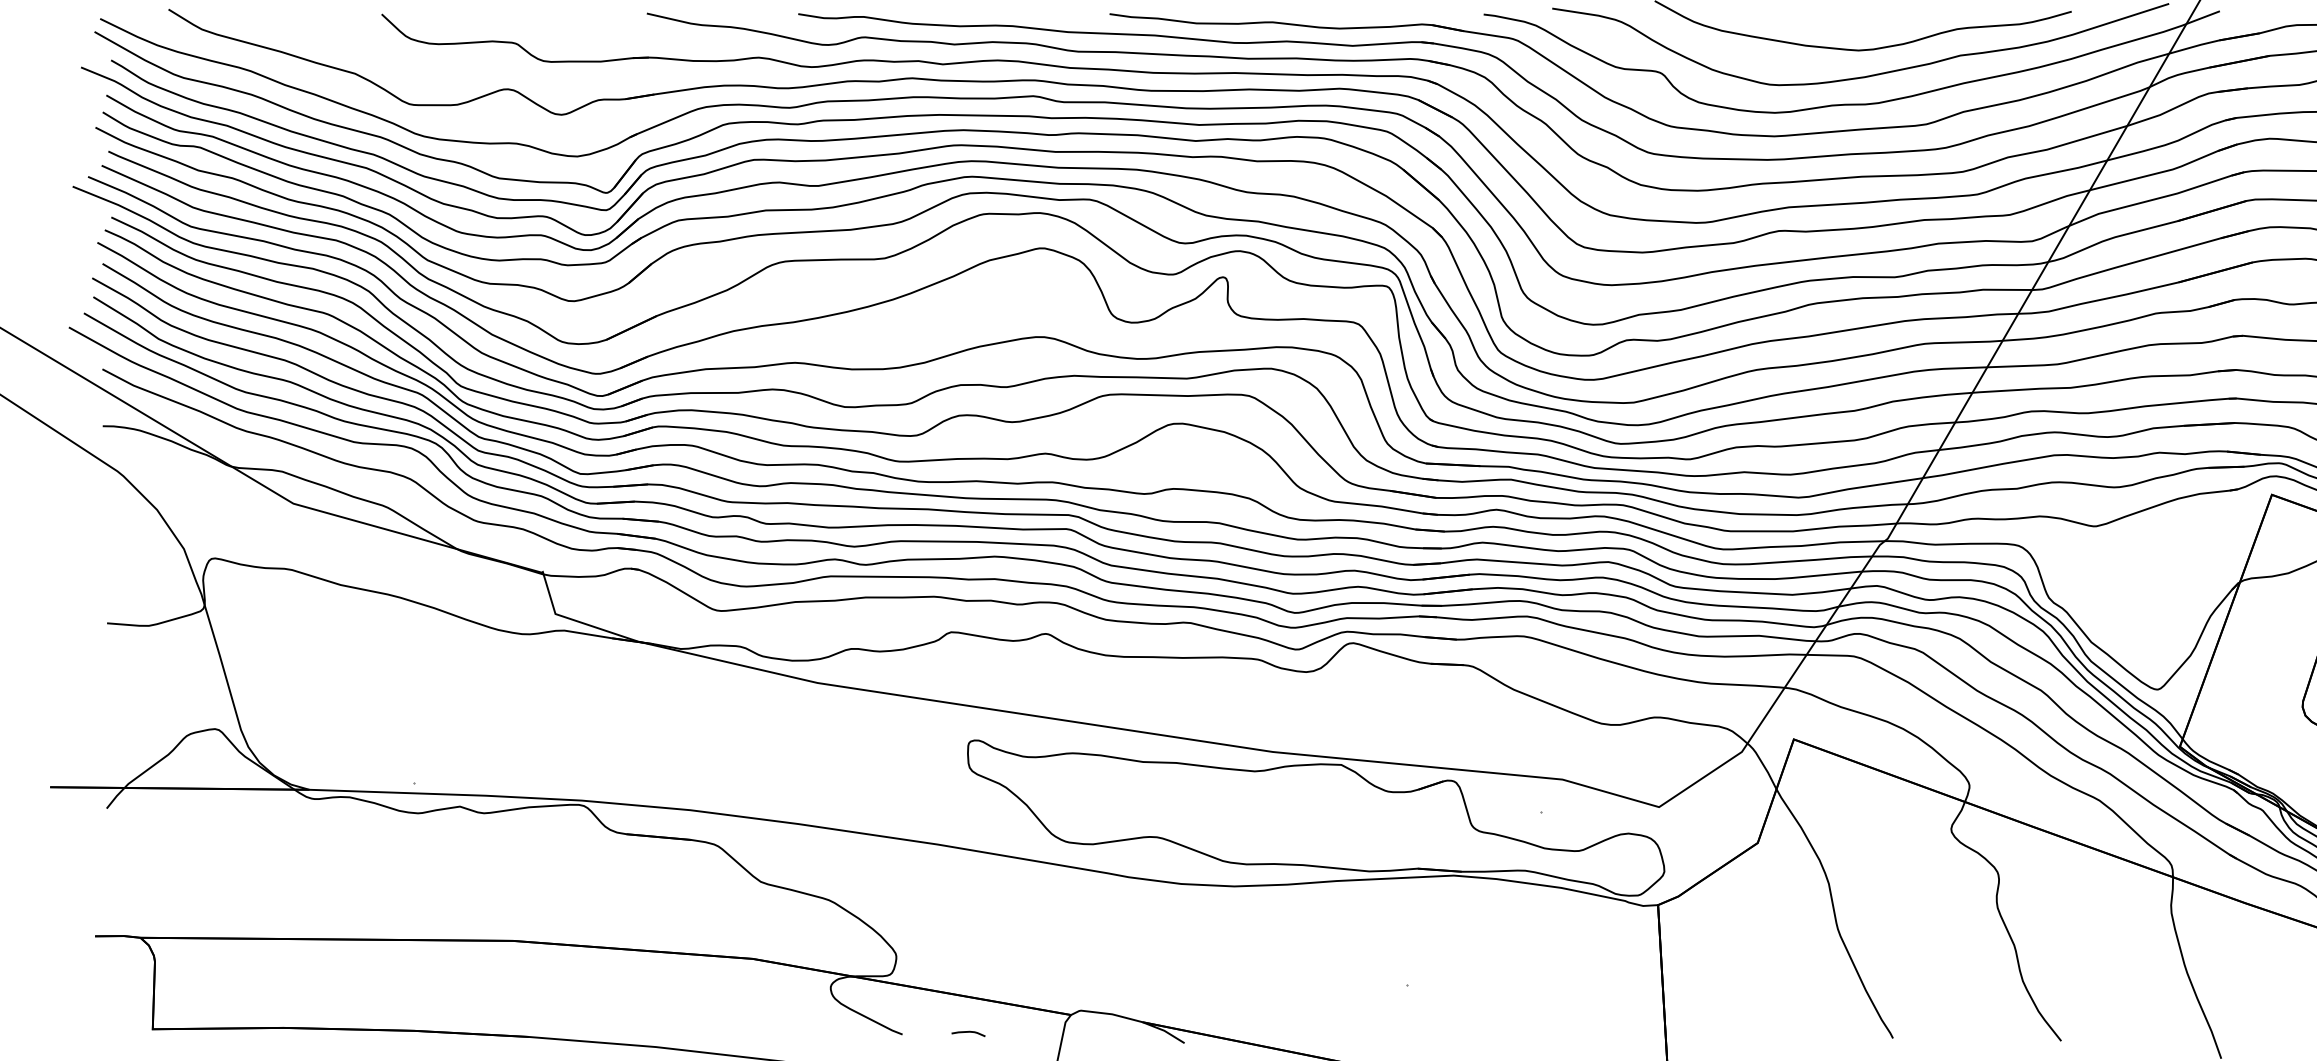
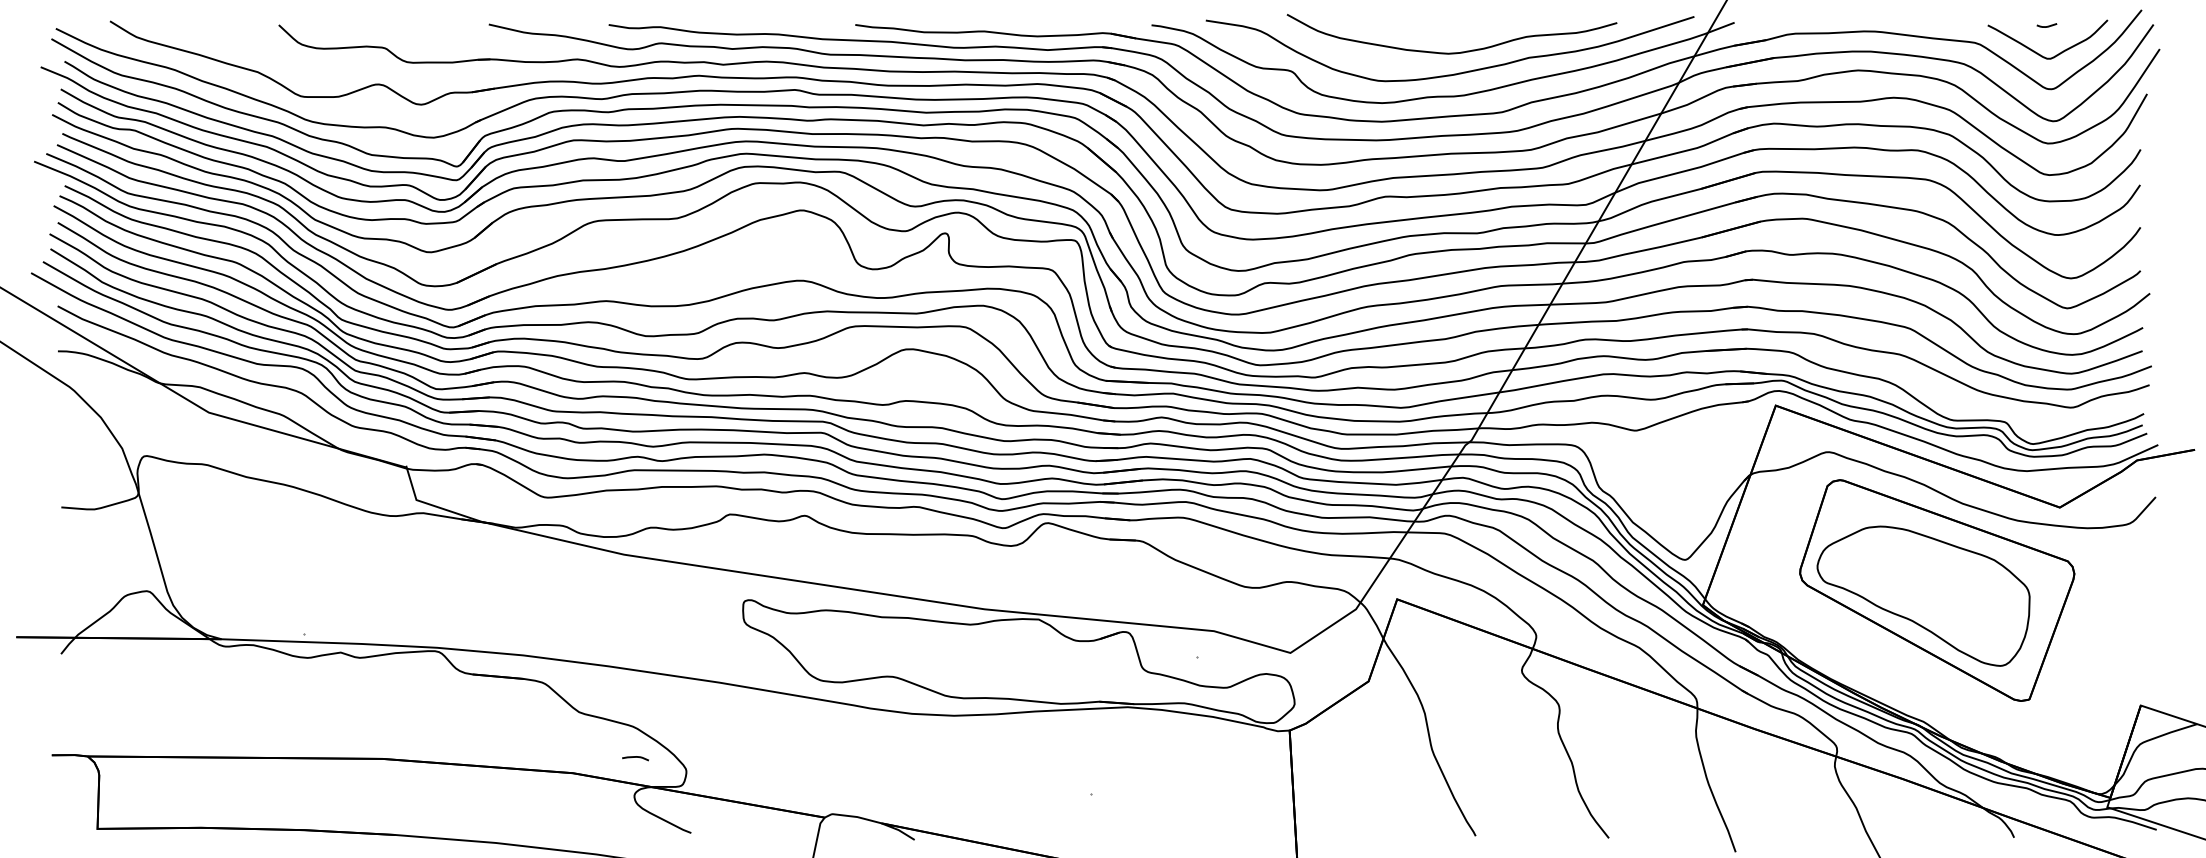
curve: (968, 1032) -> (635, 757), moved

